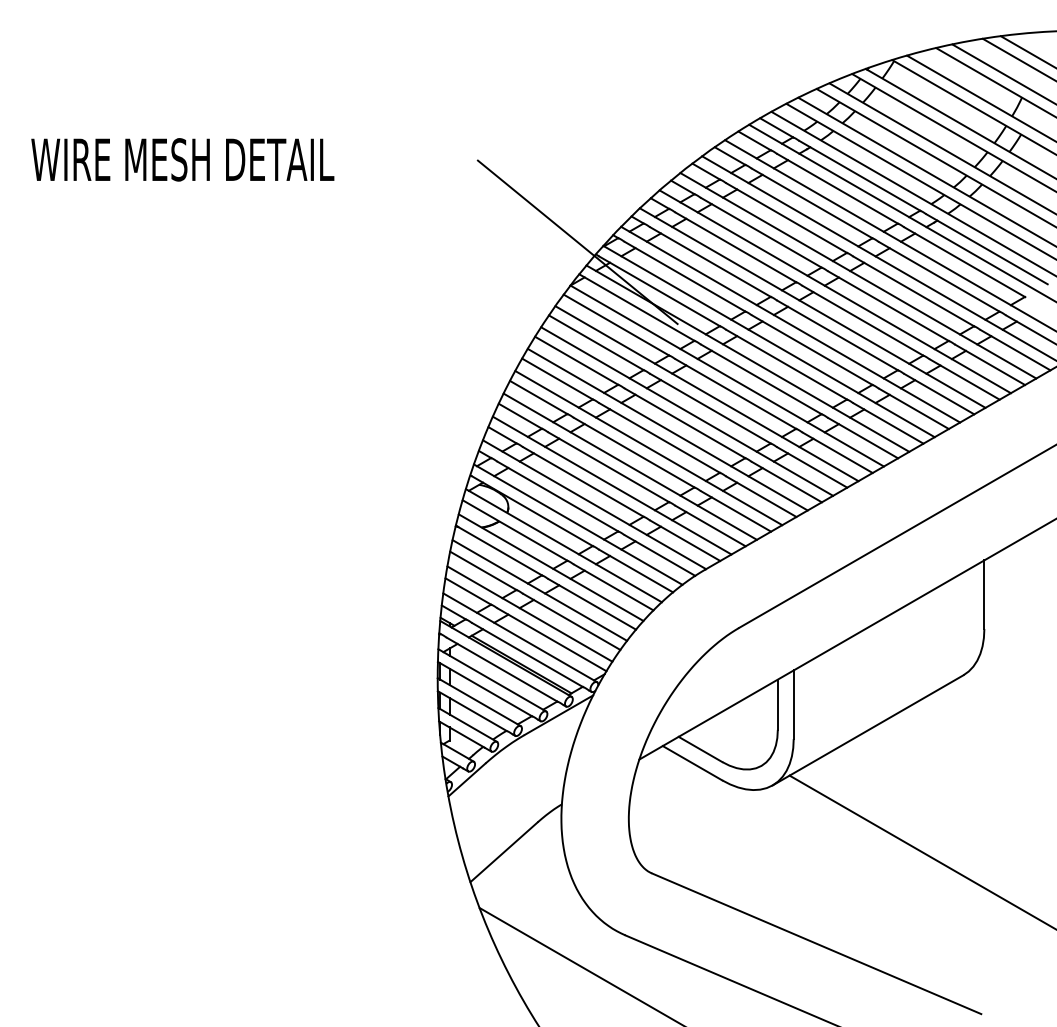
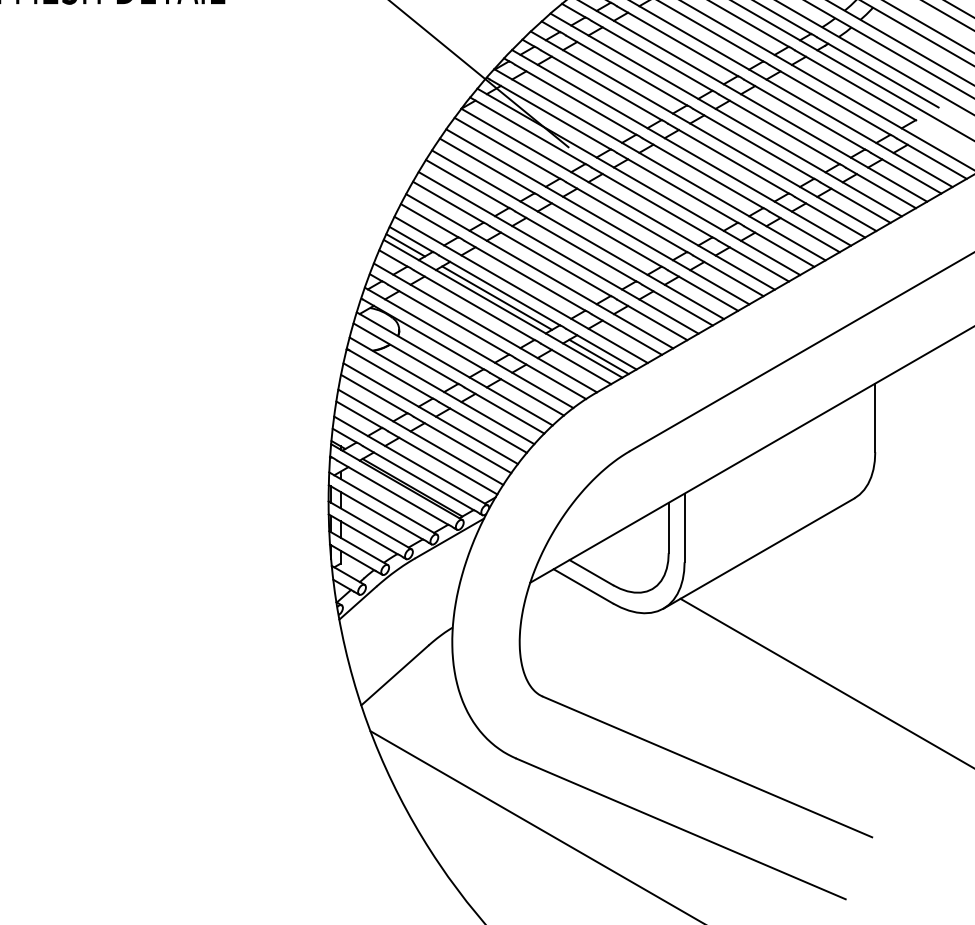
line: (514, 422) -> (405, 245), added
line: (606, 474) -> (497, 297), added
line: (707, 533) -> (598, 356), added

